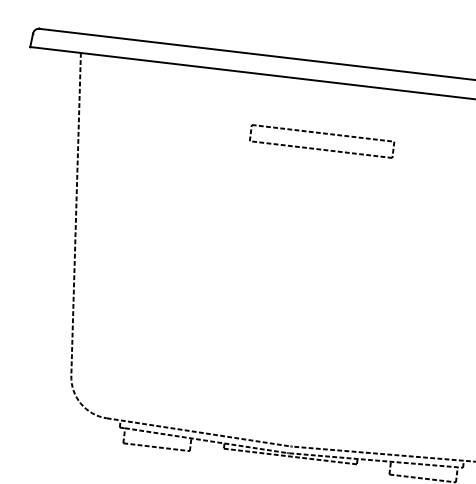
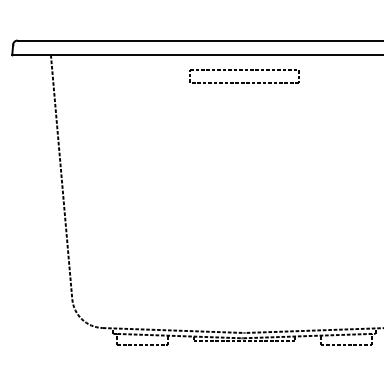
part: (322, 141) -> (244, 76), moved

